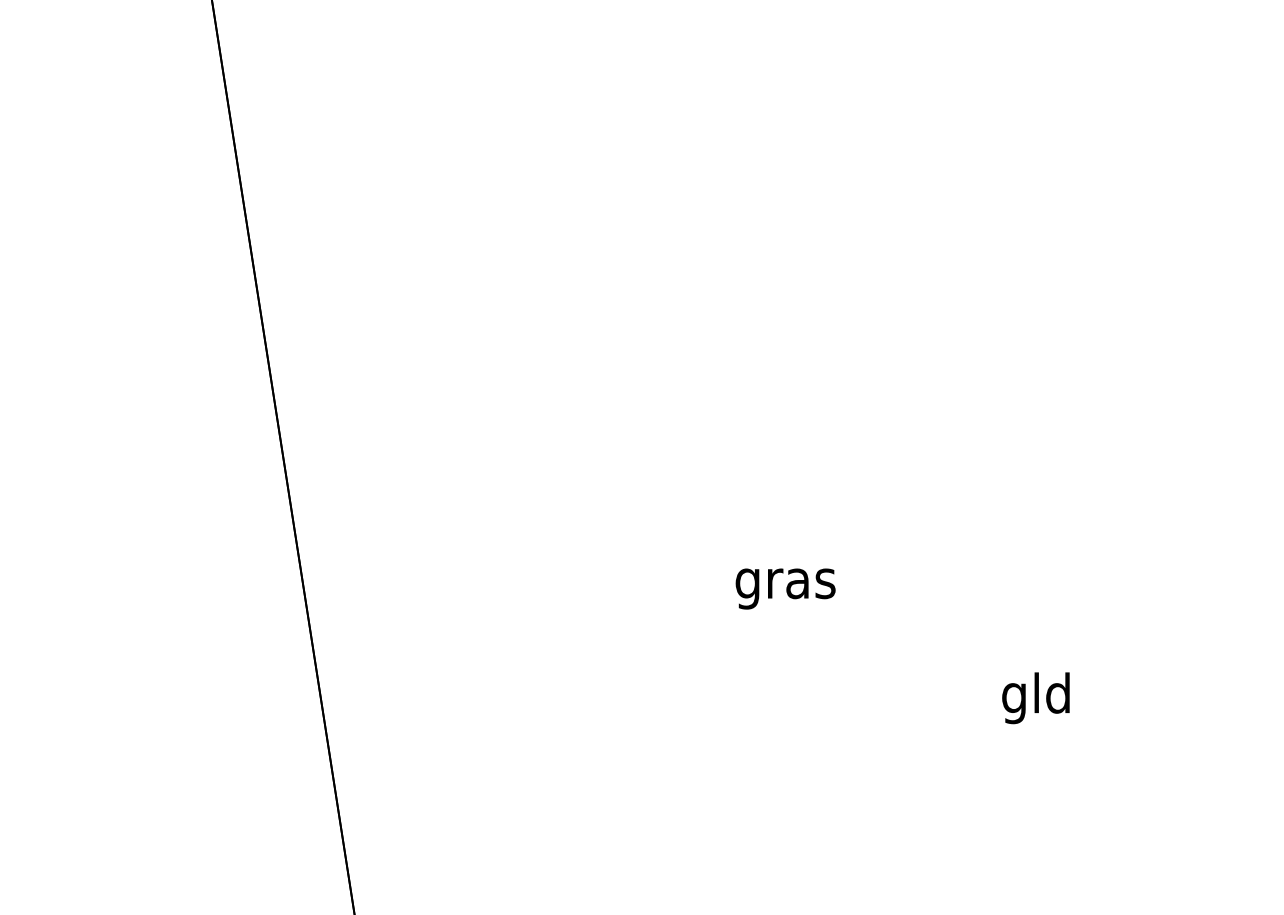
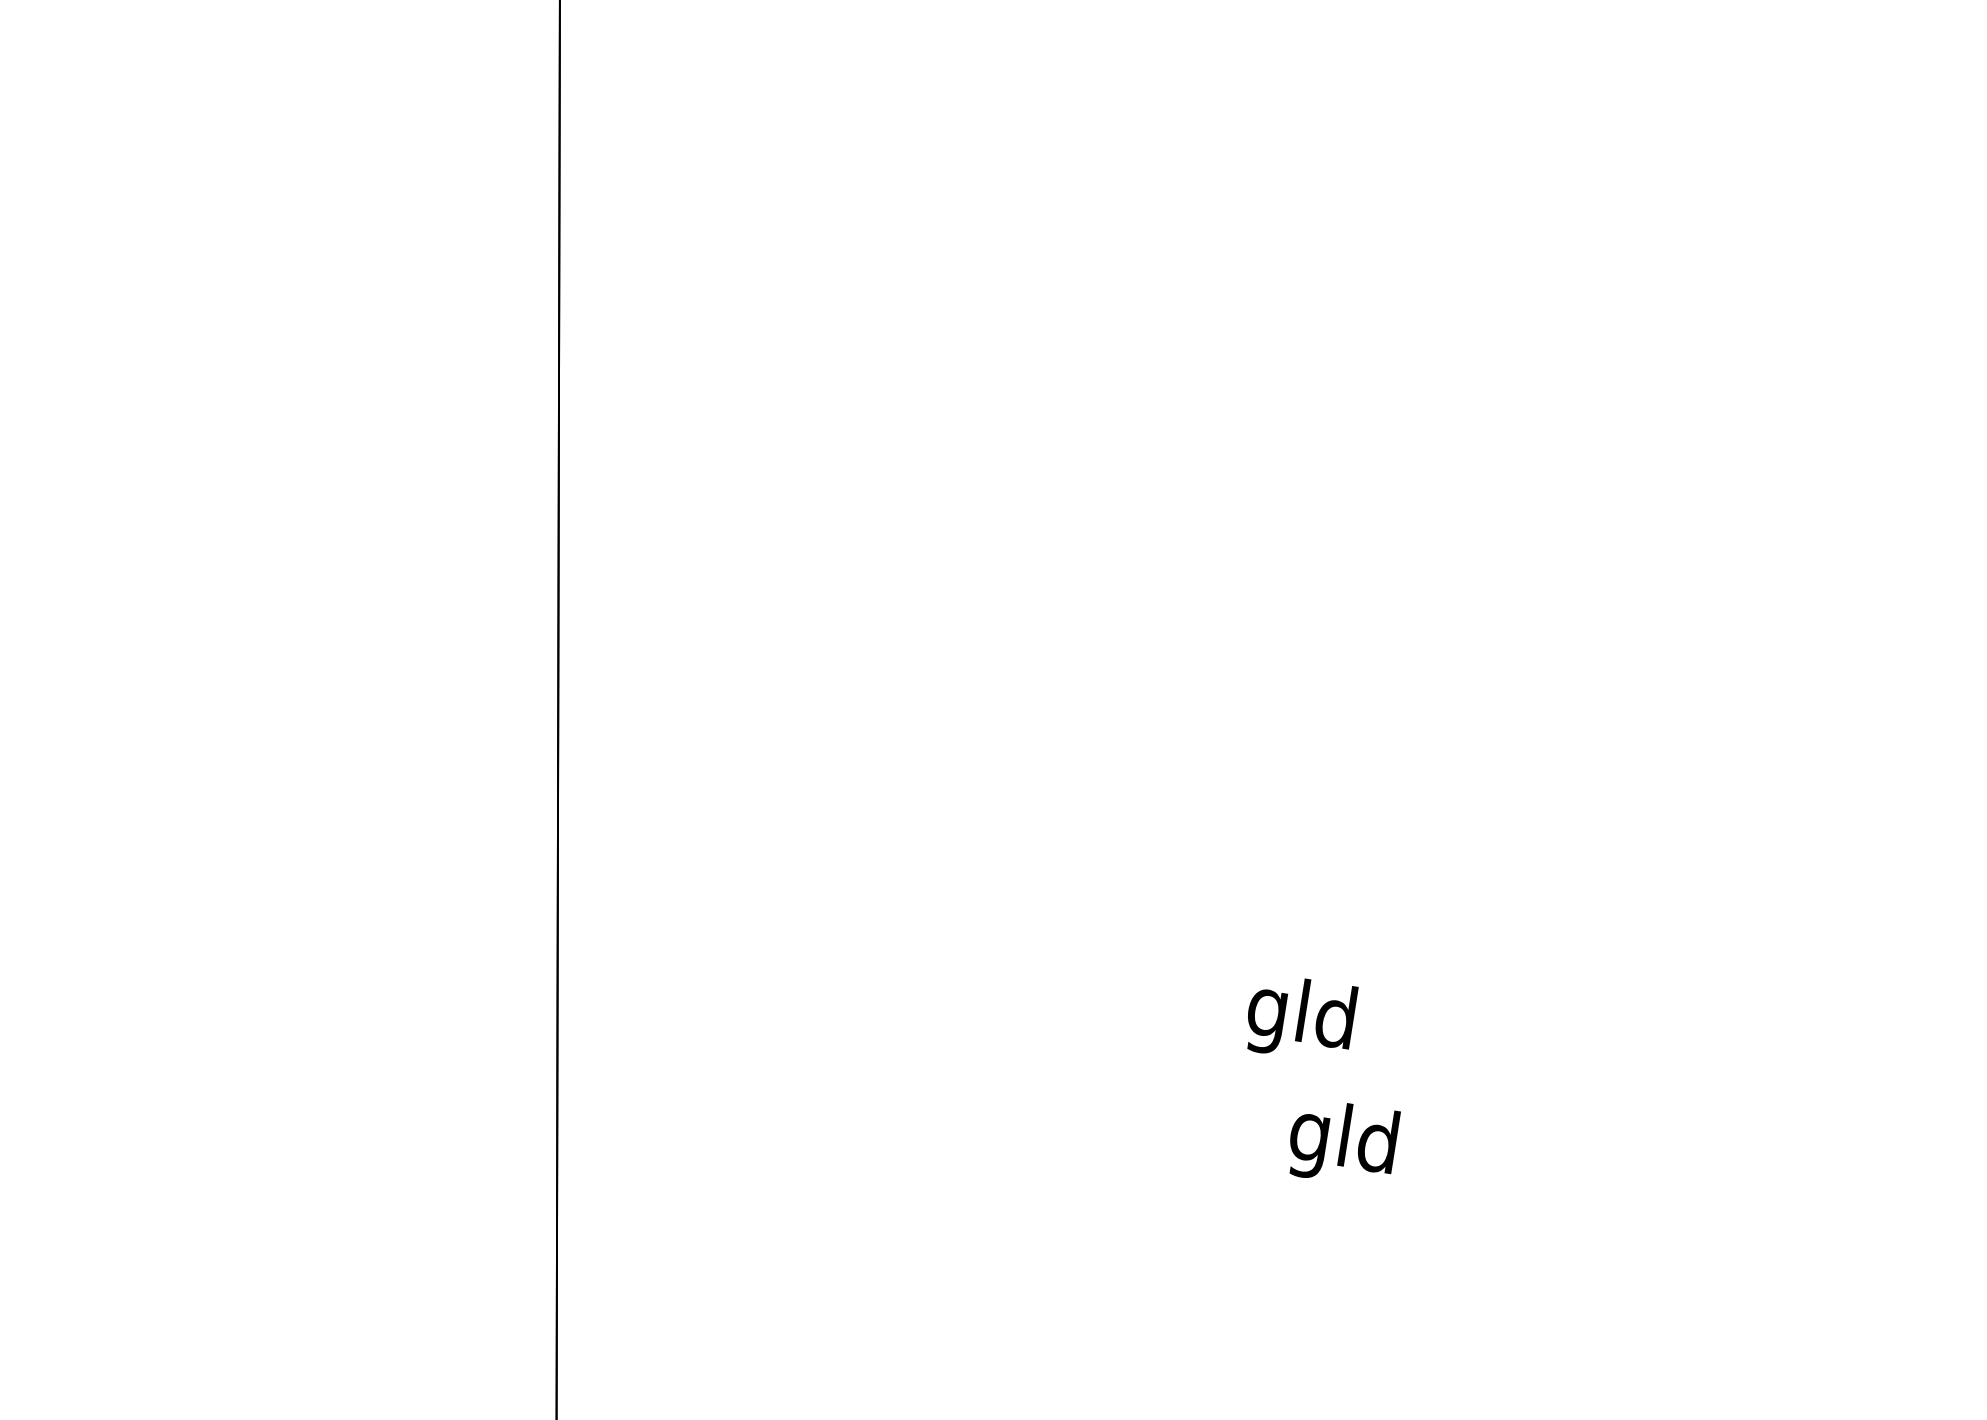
text: (785, 583) -> (1301, 1018), gras -> gld
text: (1035, 698) -> (1342, 1143), moved

